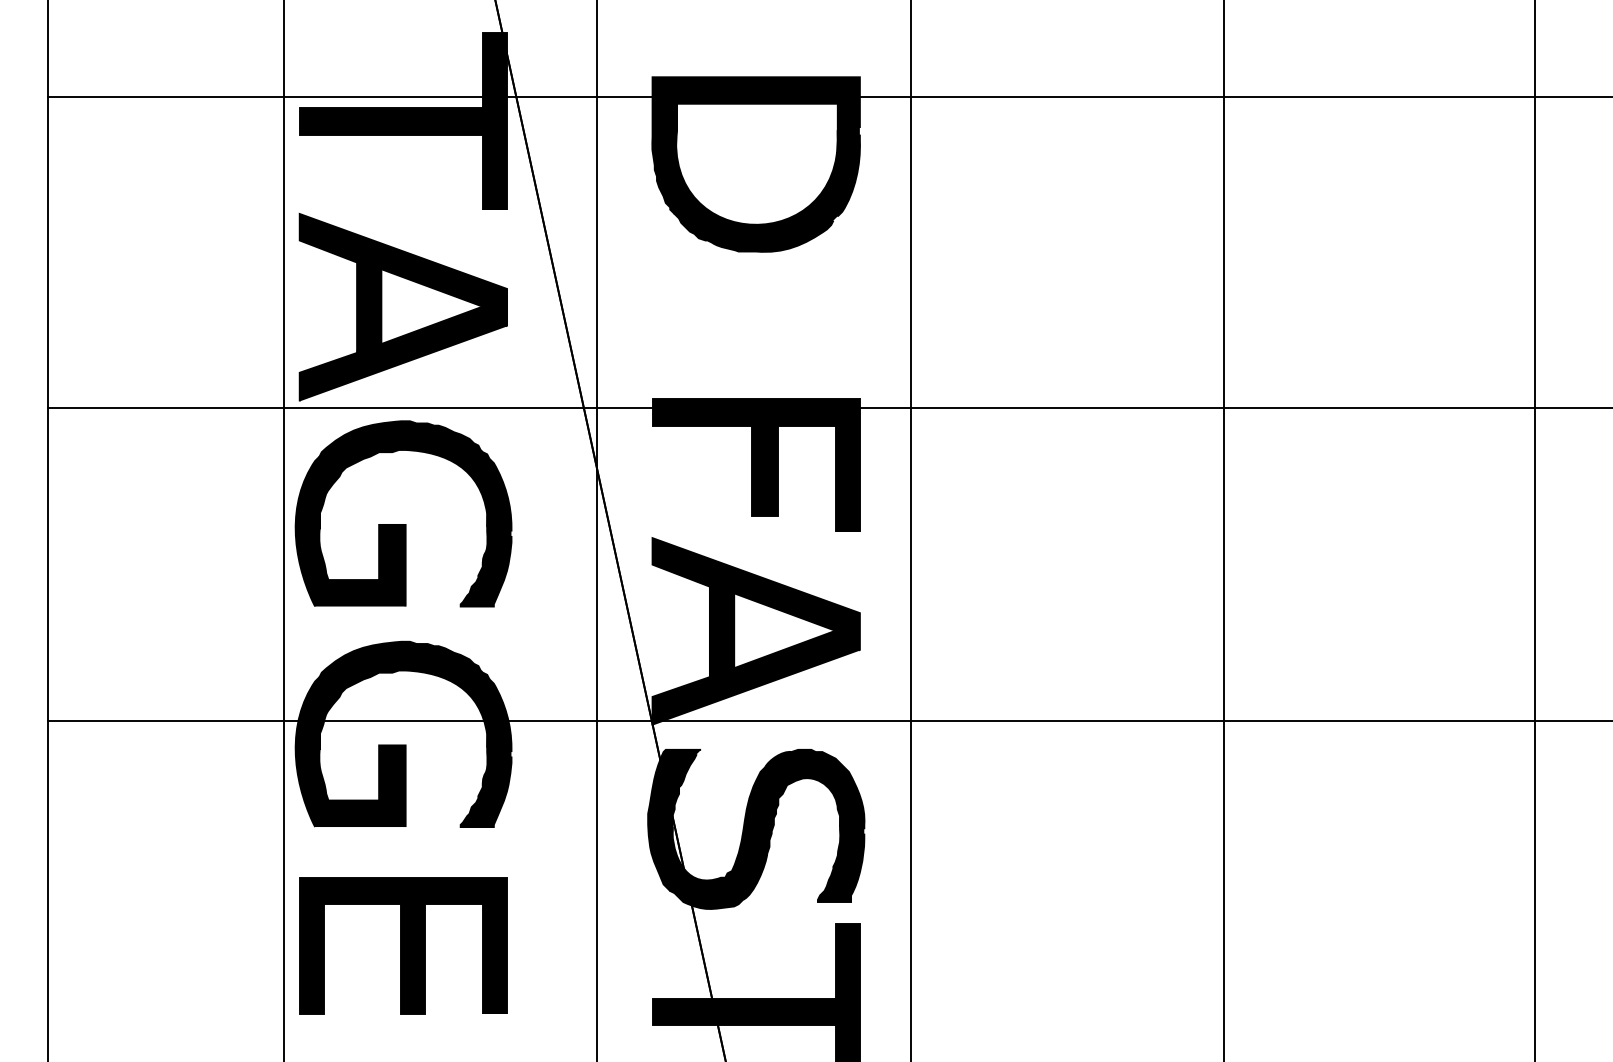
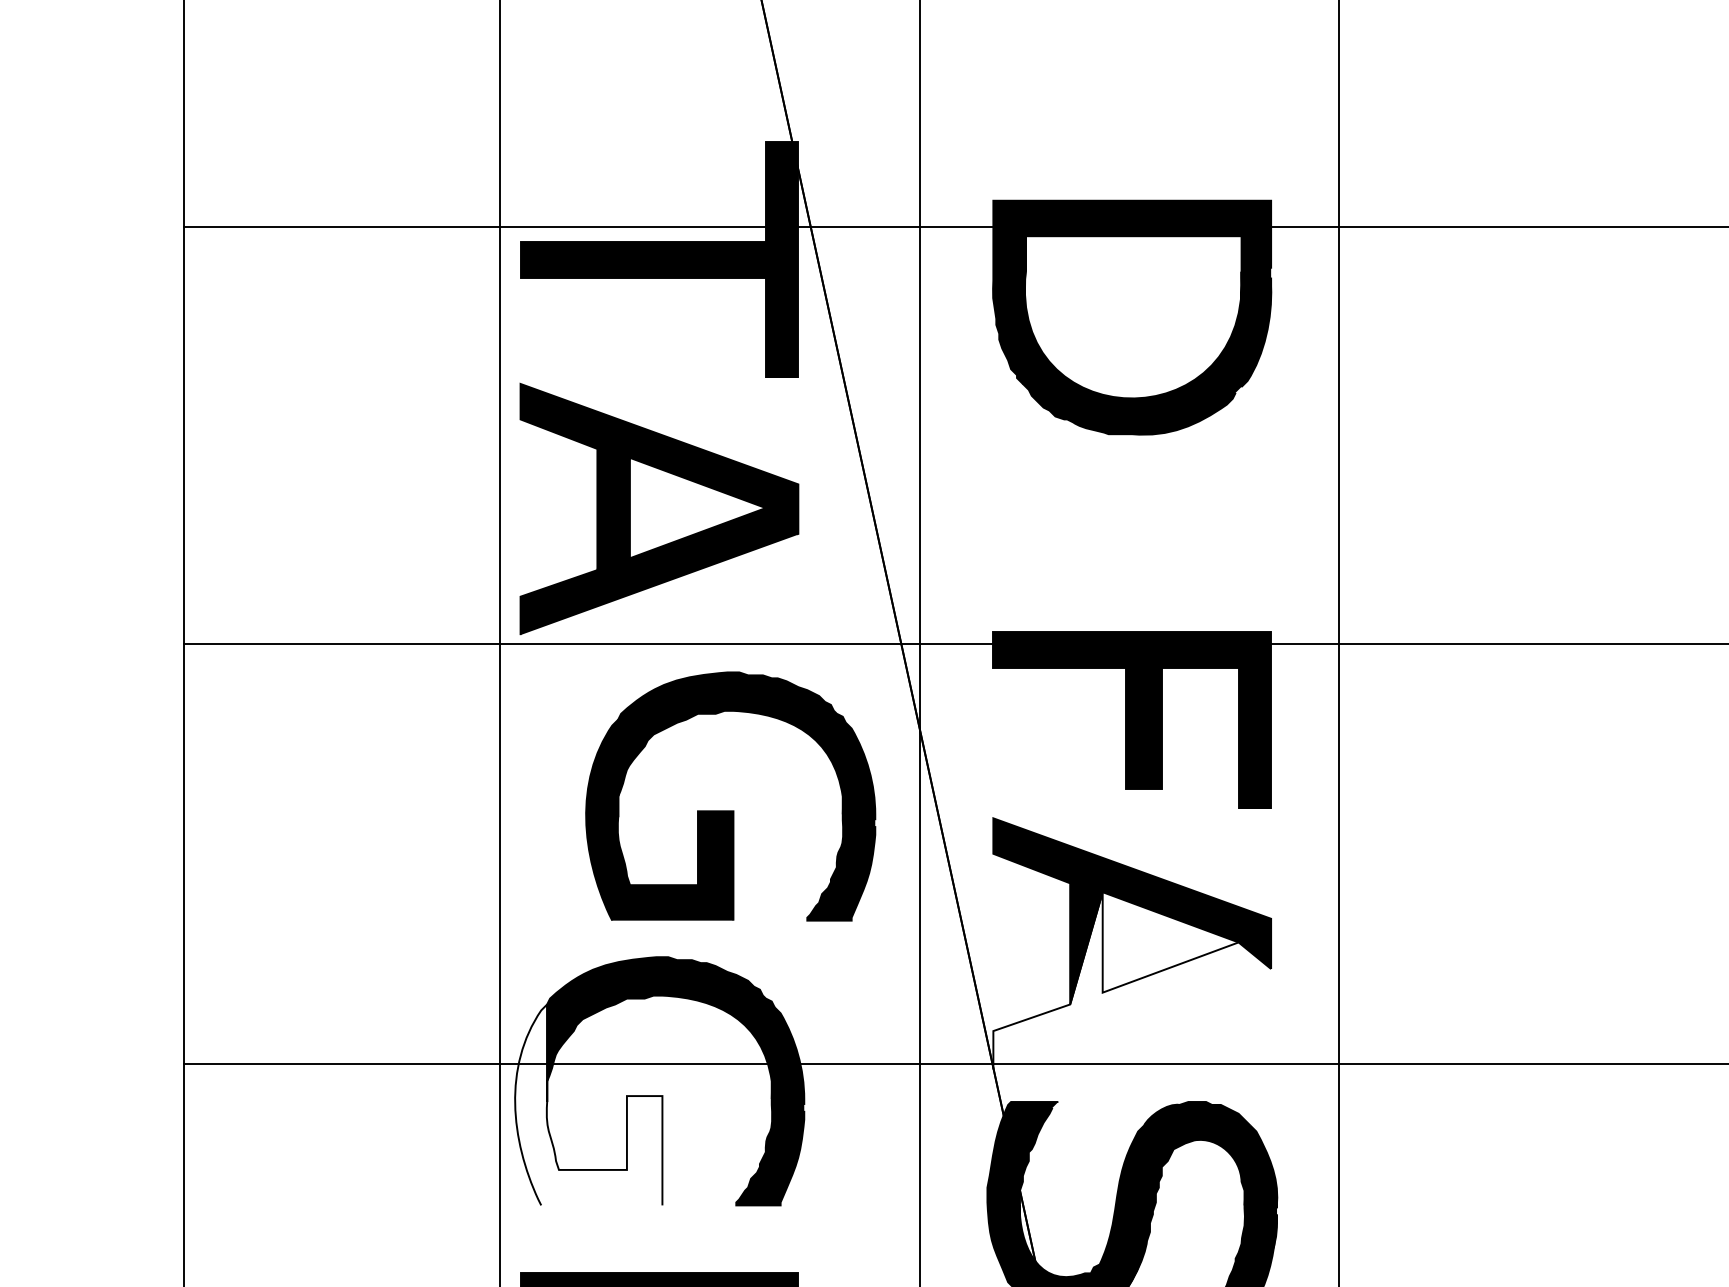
part: (403, 524) -> (730, 810), moved
fill: (755, 659) -> (1131, 980), removed
fill: (350, 752) -> (588, 1105), removed

